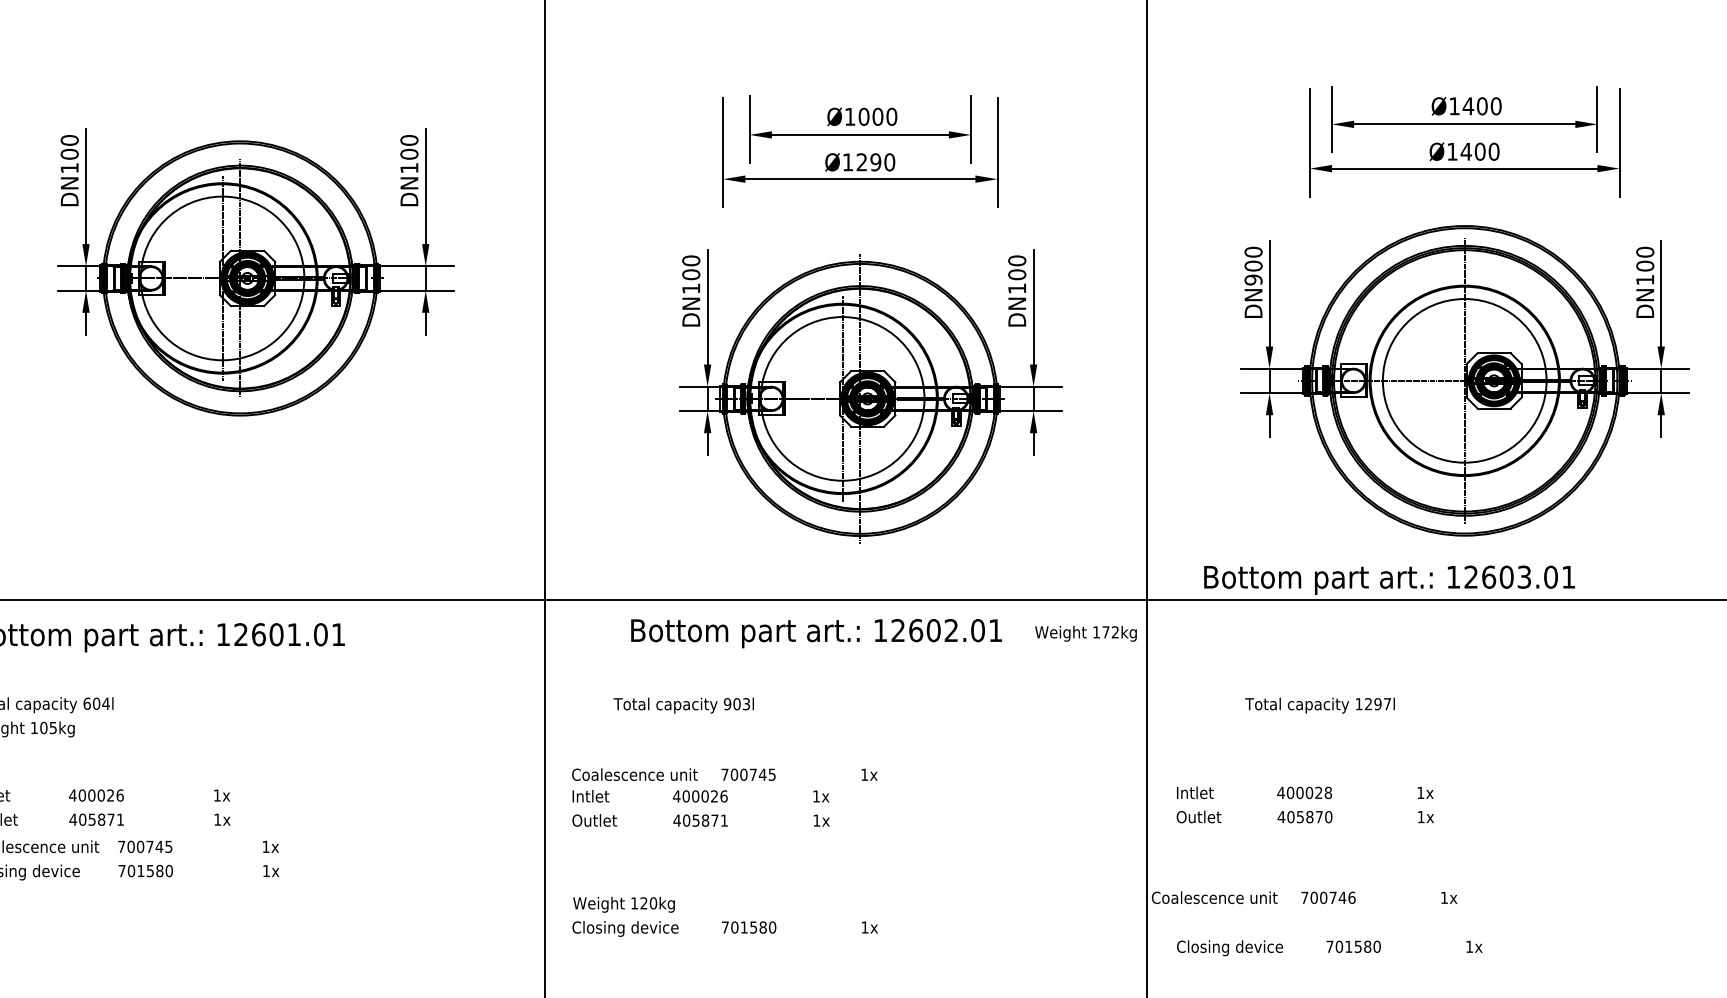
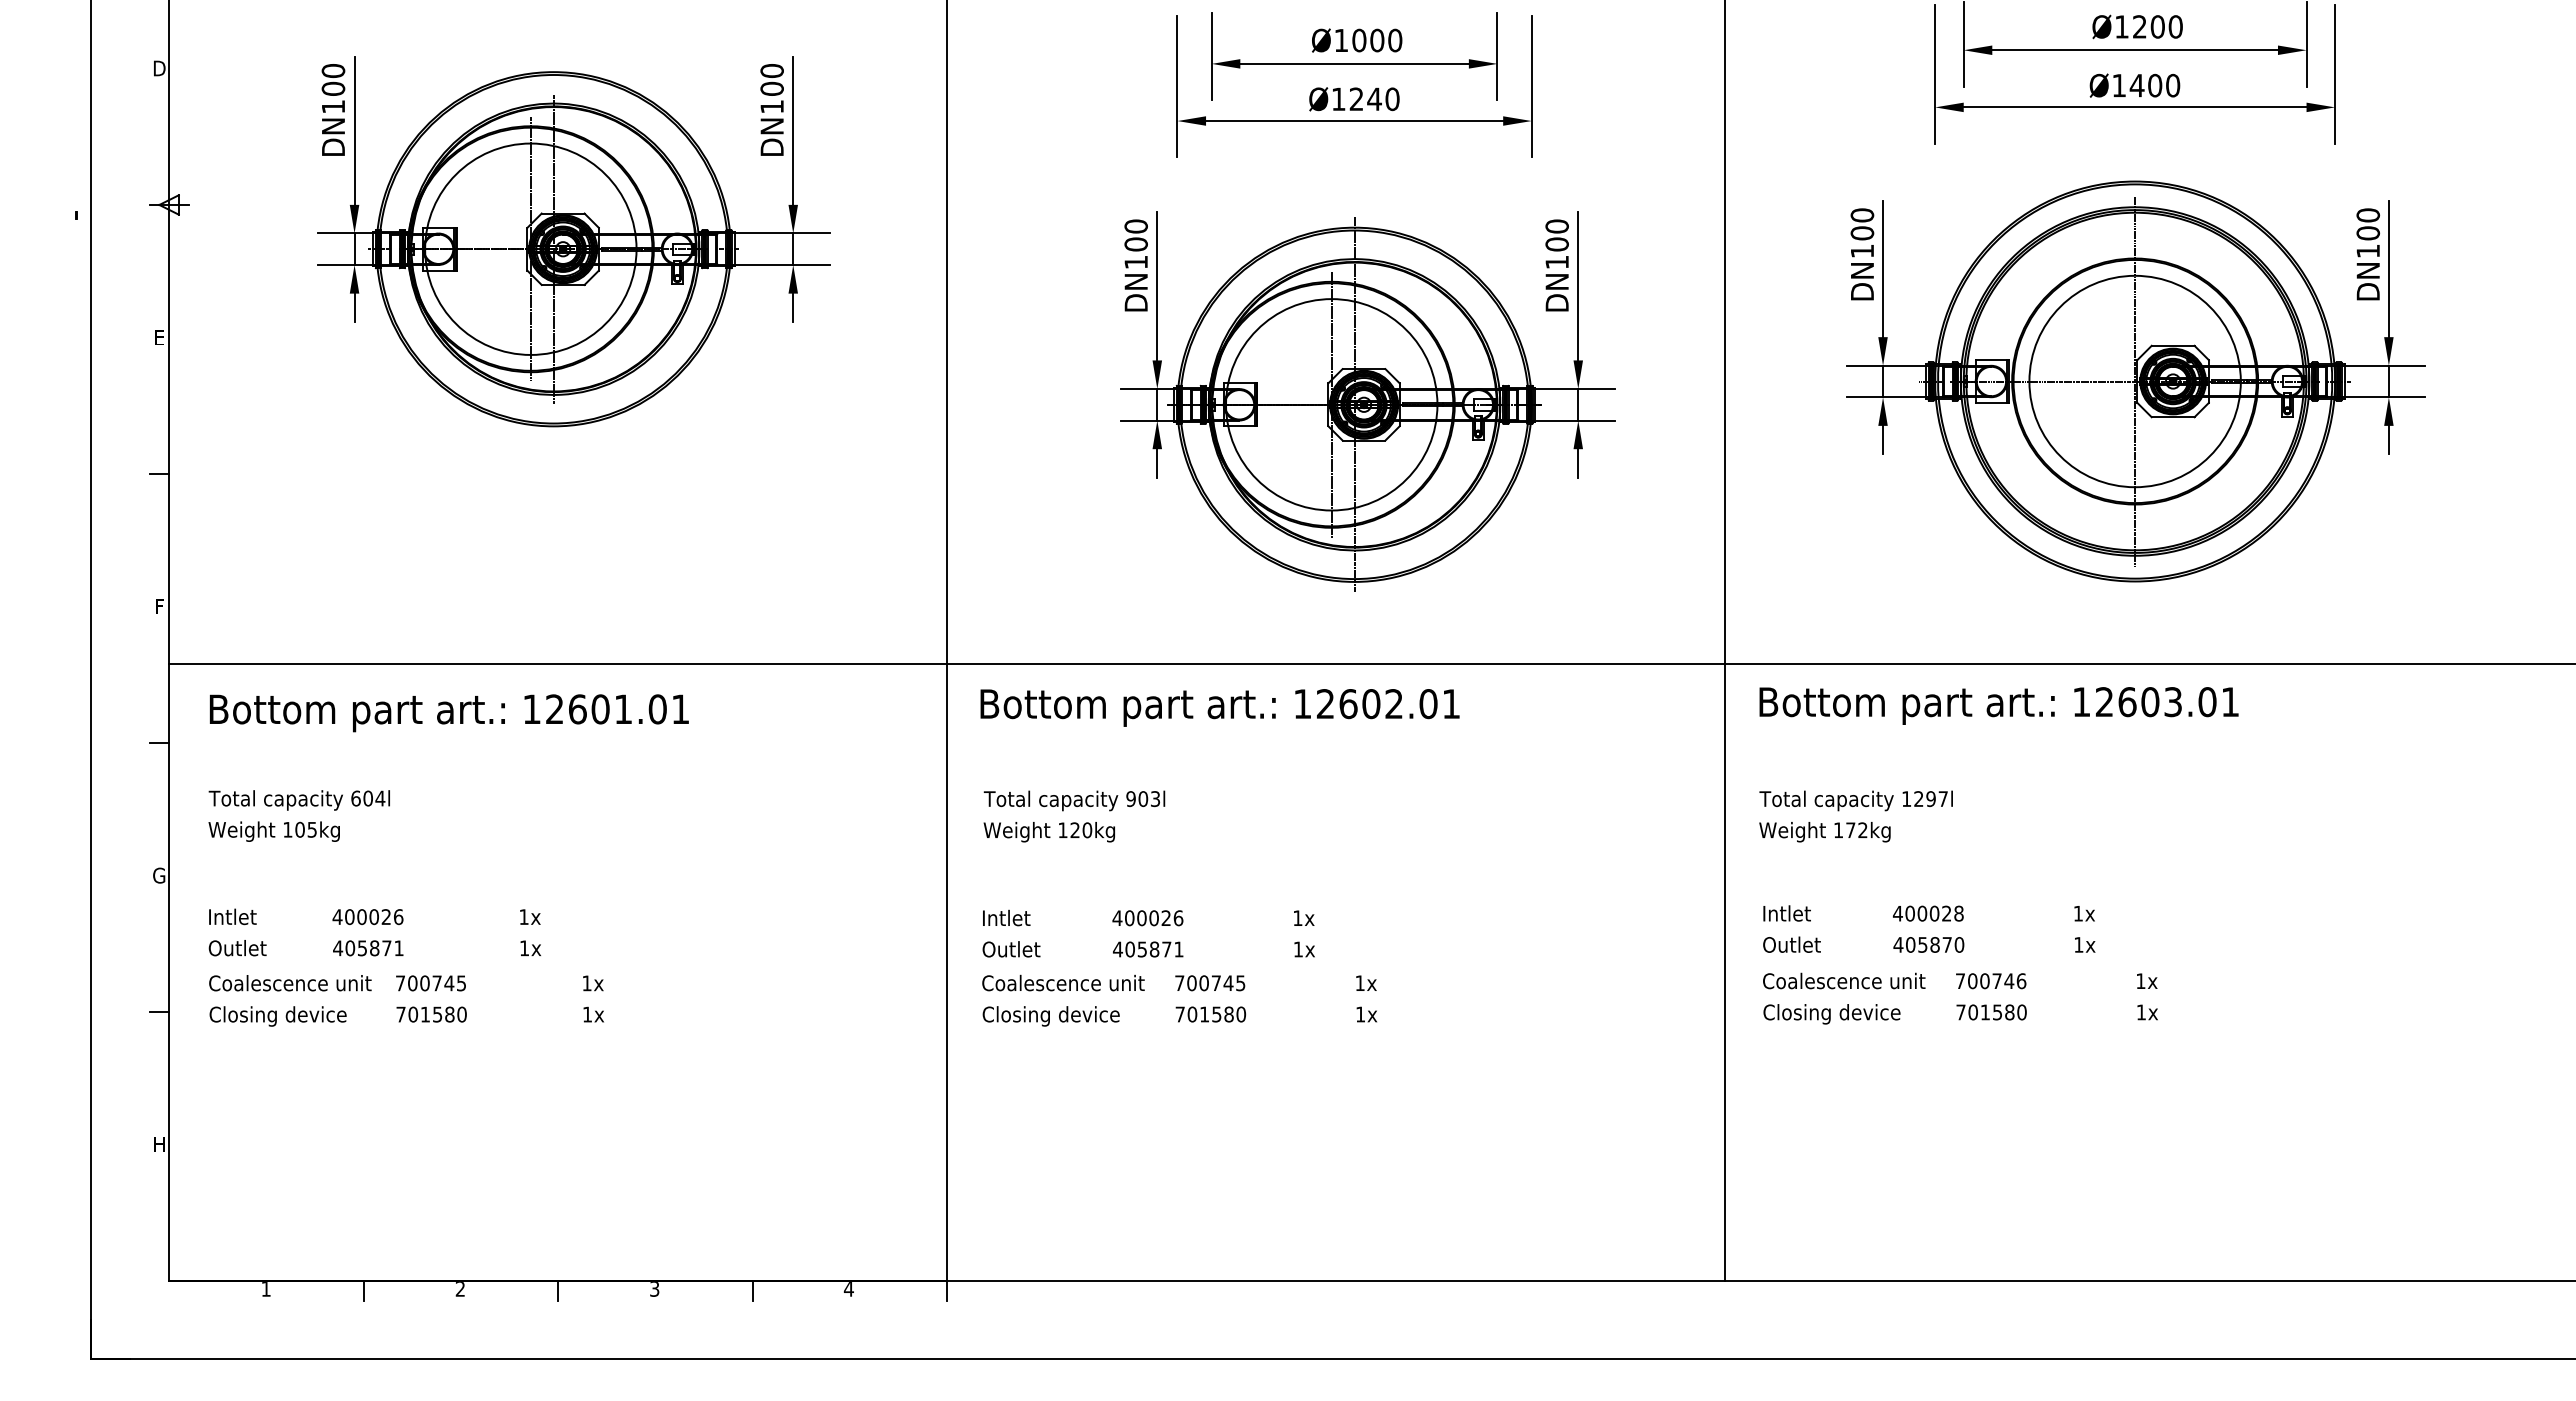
text: (1468, 105) -> (2139, 26), Ø1400 -> Ø1200
text: (875, 162) -> (1374, 99), Ø1290 -> Ø1240
text: (1253, 280) -> (1862, 251), DN900 -> DN100
text: (1389, 579) -> (1998, 705), moved
text: (816, 633) -> (1219, 707), moved
text: (1085, 634) -> (1824, 832), moved
text: (683, 705) -> (1074, 800), moved
text: (1319, 705) -> (1855, 800), moved
text: (724, 774) -> (1179, 982), moved
text: (1304, 897) -> (1960, 980), moved
text: (623, 905) -> (1048, 832), moved
text: (724, 929) -> (1179, 1016), moved
text: (1329, 948) -> (1960, 1014), moved

